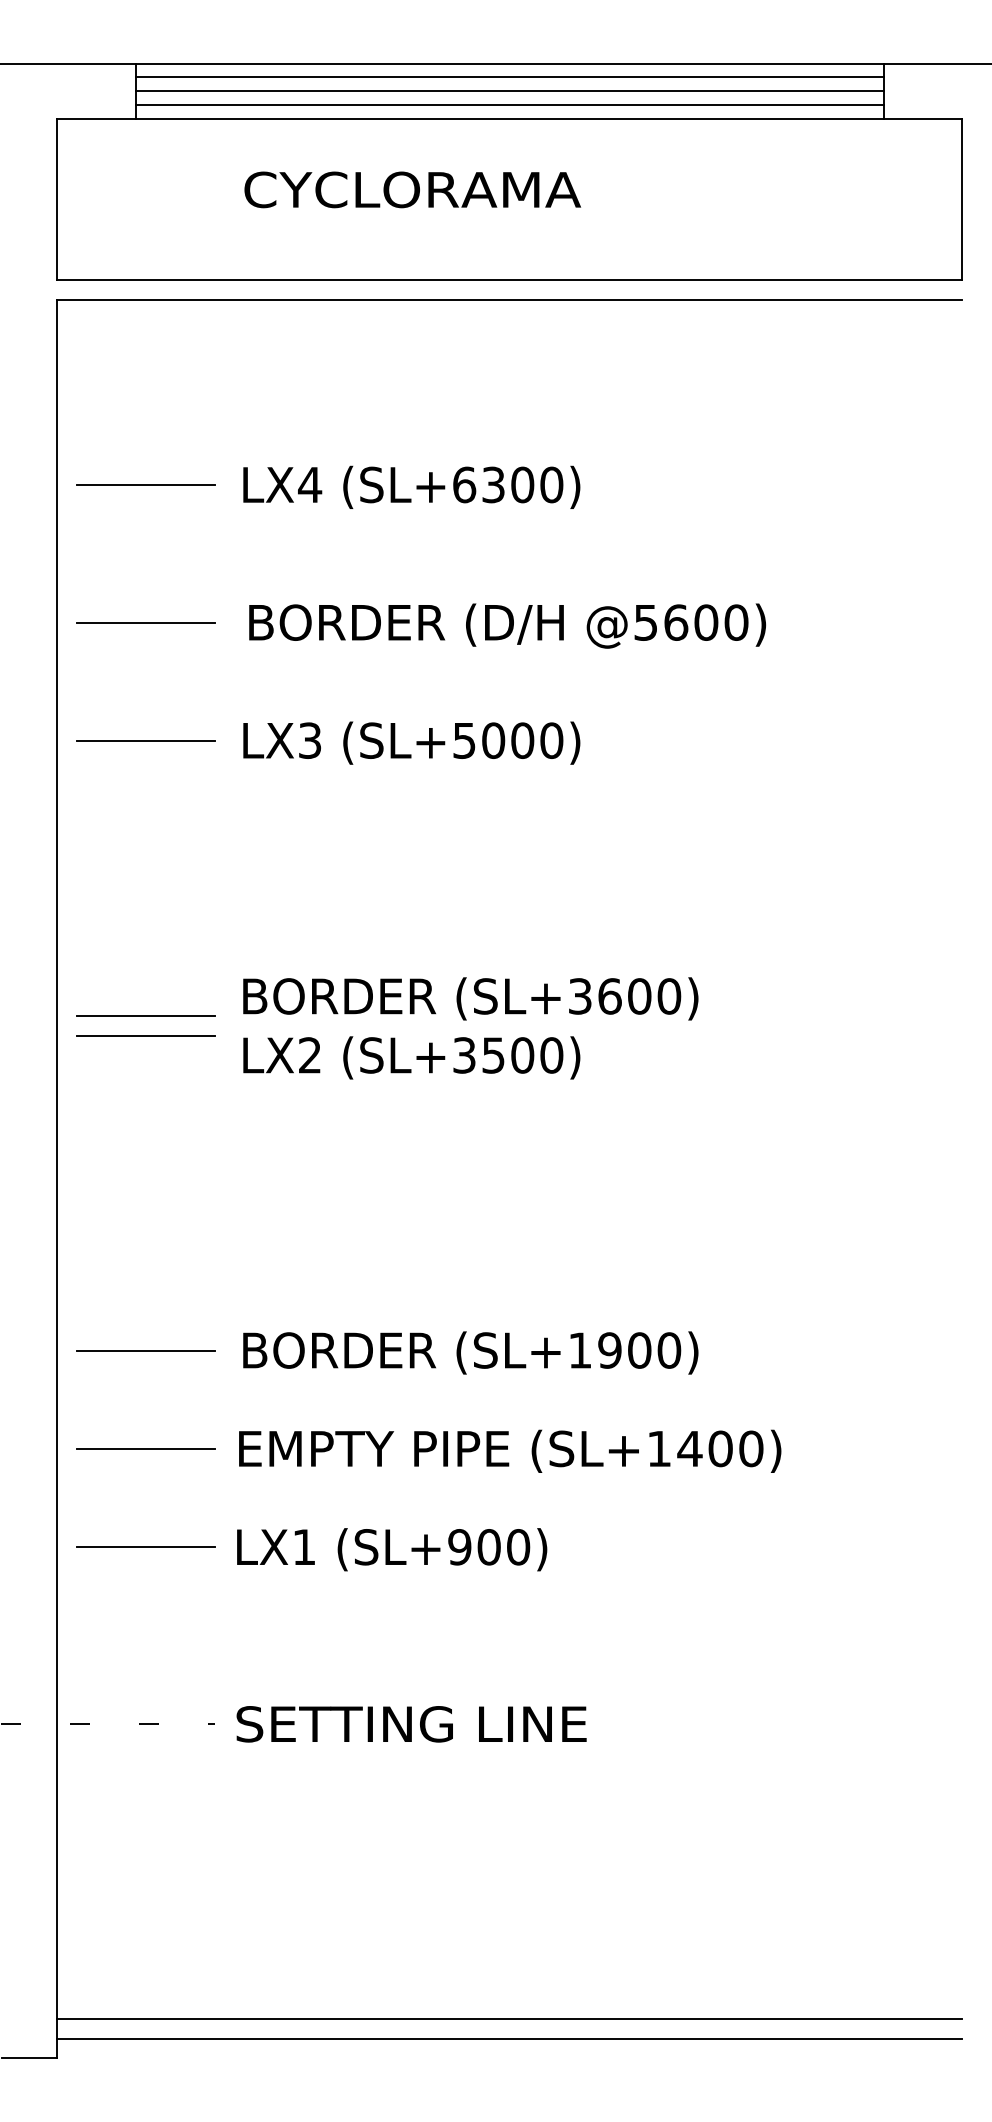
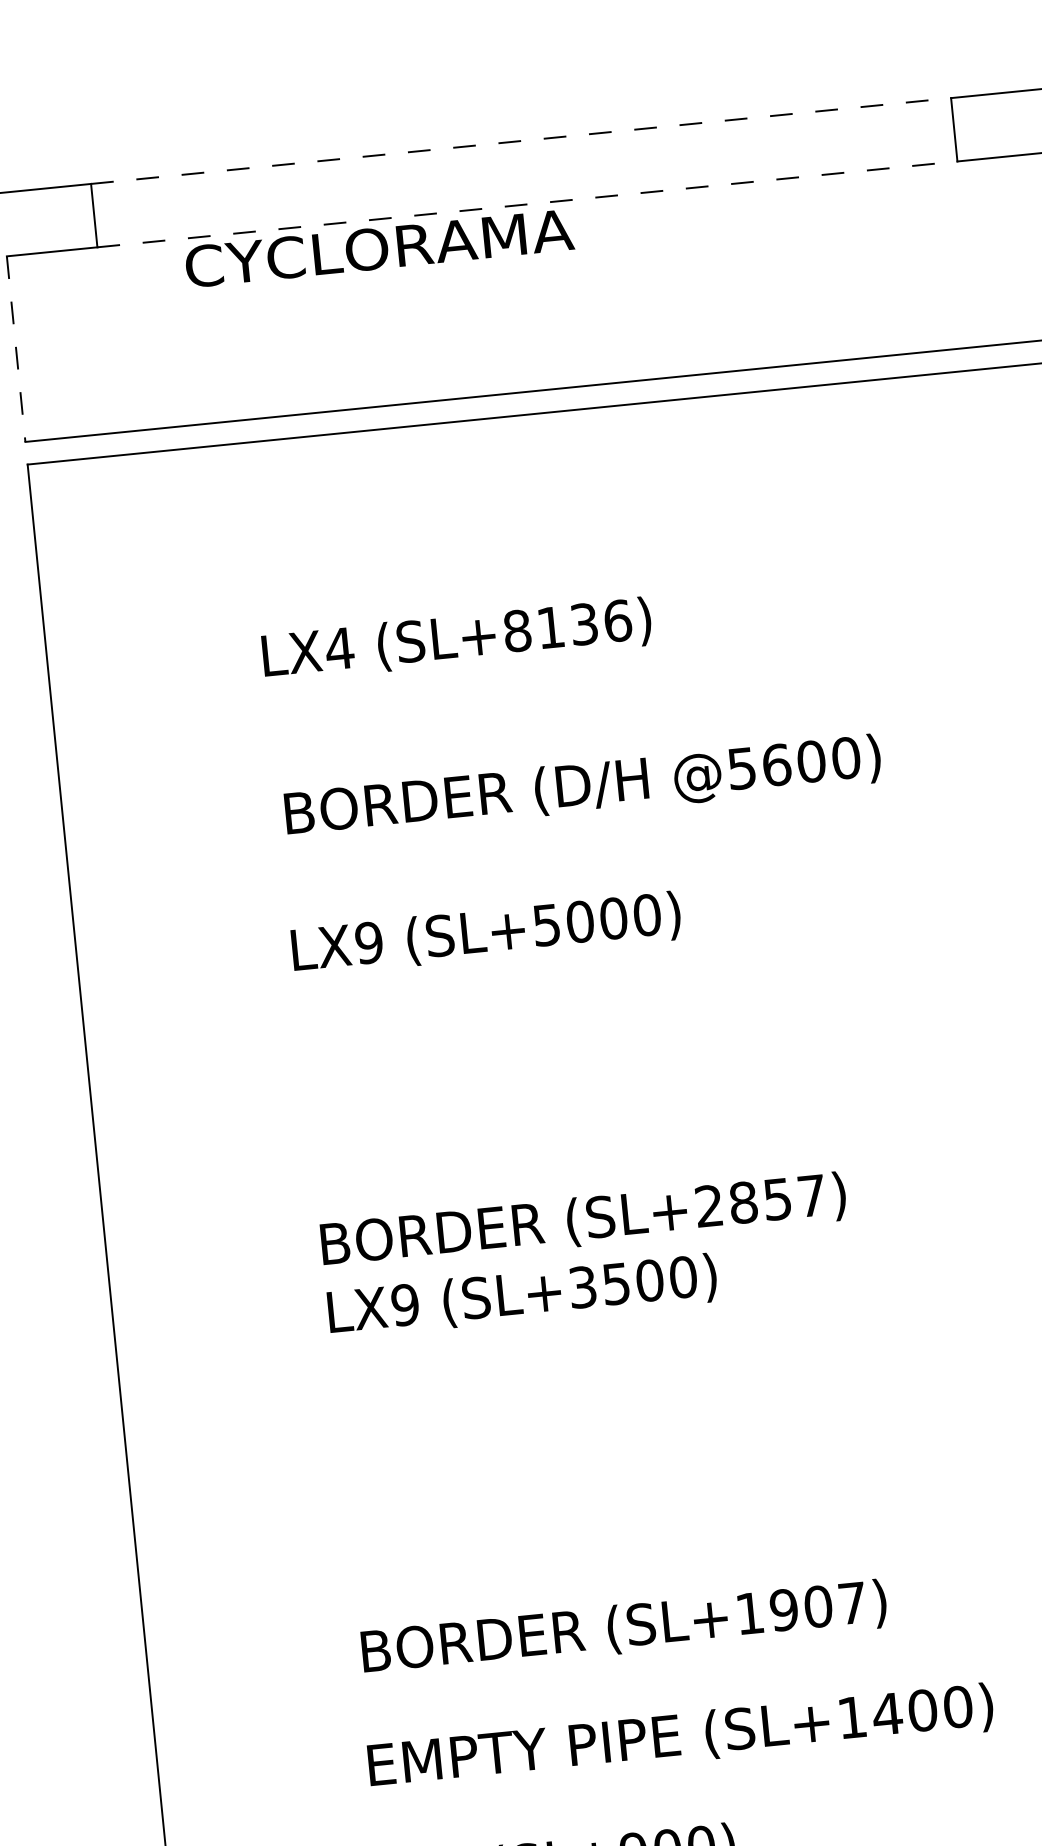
line: (509, 63) -> (520, 140), solid -> dashed
line: (509, 77) -> (522, 157), removed
line: (509, 91) -> (524, 173), removed
line: (509, 104) -> (525, 188), removed
line: (509, 118) -> (527, 204), solid -> dashed
text: (412, 189) -> (379, 248), moved
line: (57, 199) -> (16, 349), solid -> dashed
line: (145, 484) -> (150, 667), removed
text: (508, 484) -> (568, 625), (SL+6300) -> (SL+8136)
line: (145, 622) -> (166, 825), removed
line: (145, 740) -> (179, 961), removed
text: (309, 740) -> (368, 942), LX3 -> LX9
text: (625, 996) -> (761, 1201), (SL+3600) -> (SL+2857)
line: (145, 1016) -> (211, 1279), removed
line: (145, 1035) -> (213, 1300), removed
text: (309, 1055) -> (404, 1305), LX2 -> LX9
line: (145, 1350) -> (249, 1663), removed
text: (669, 1350) -> (852, 1603), (SL+1900) -> (SL+1907)
line: (145, 1448) -> (261, 1776), removed

